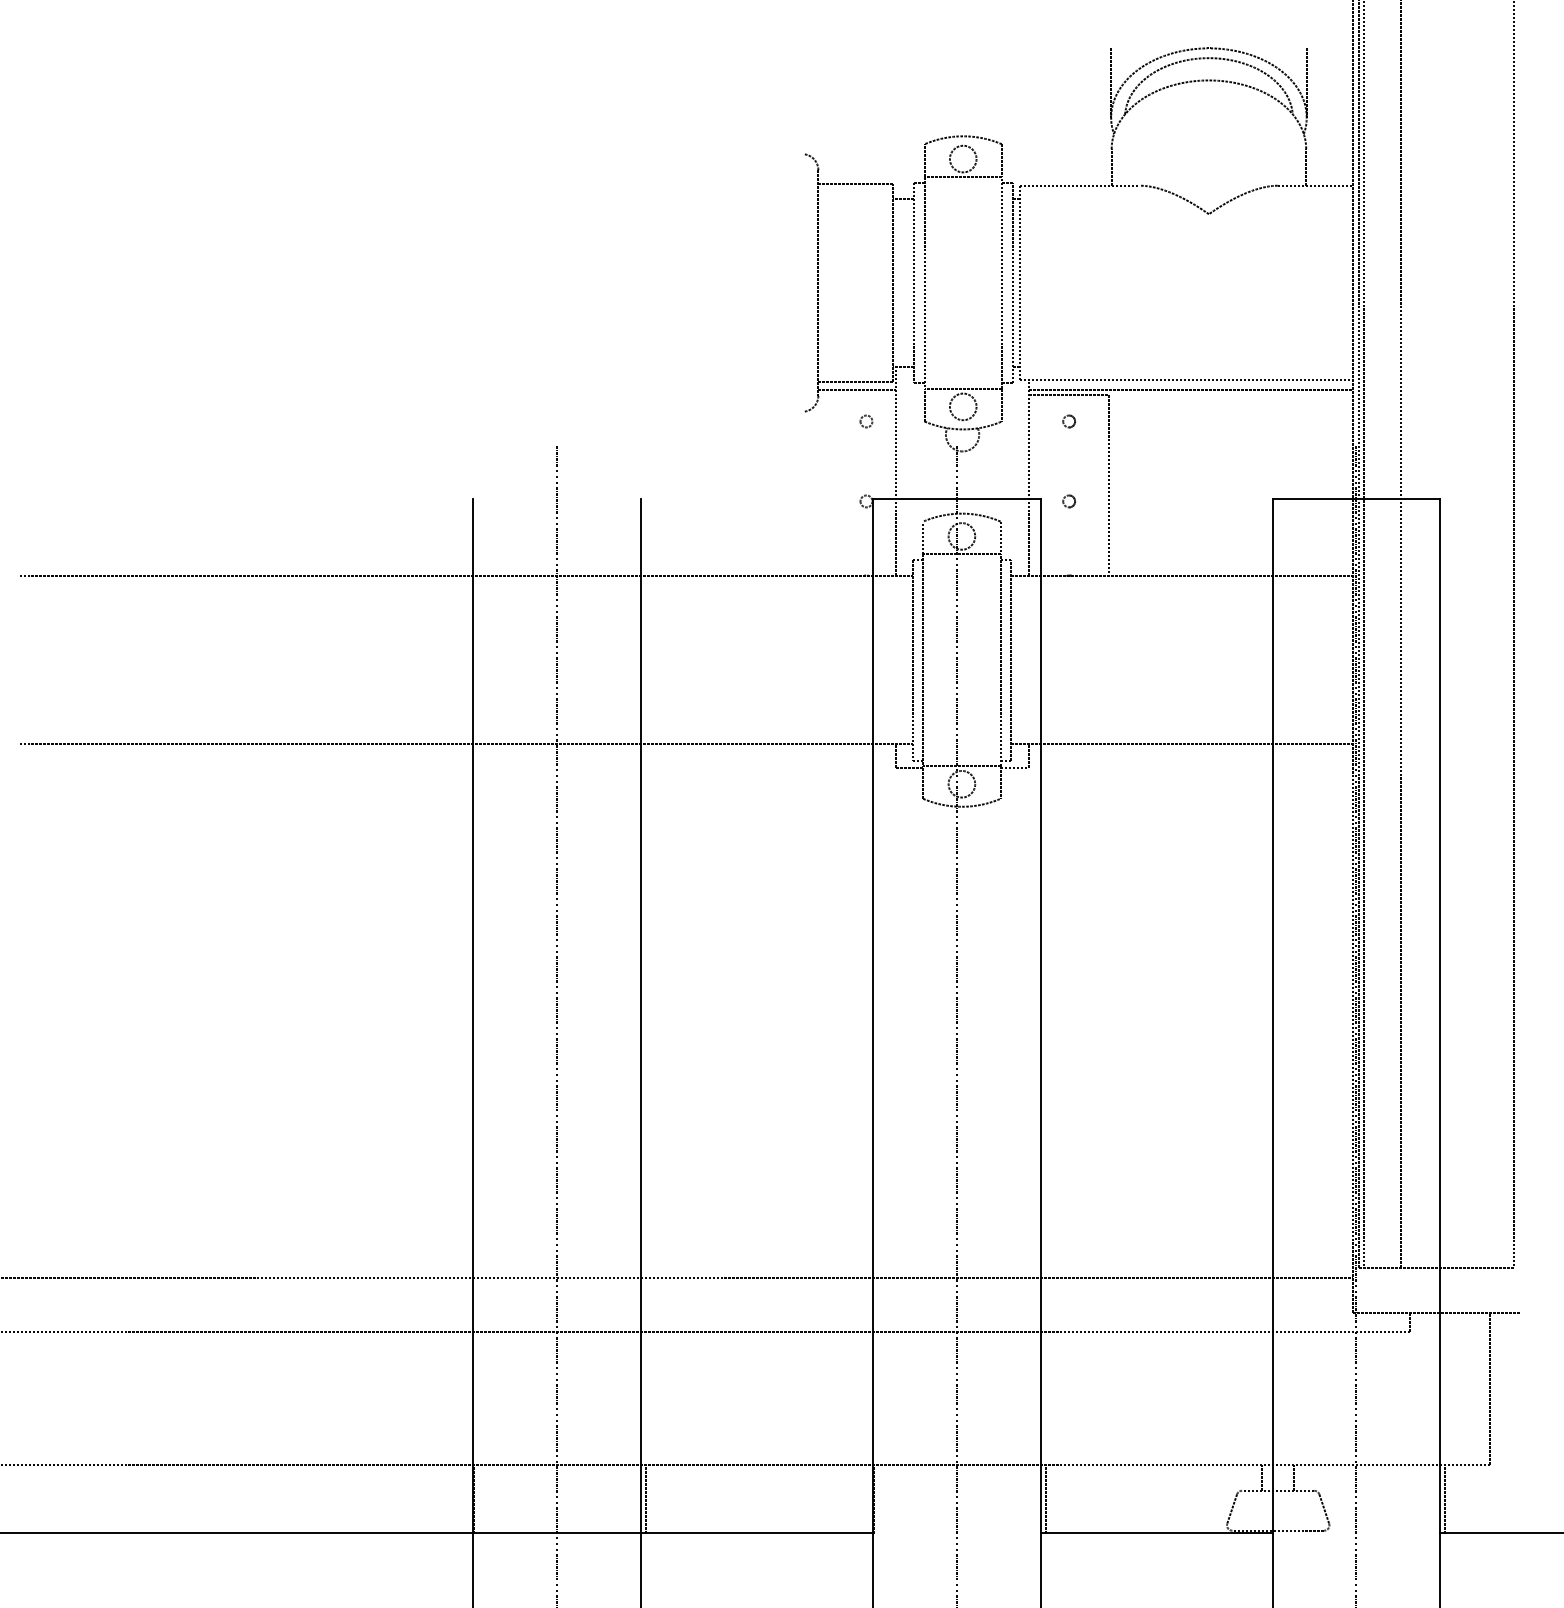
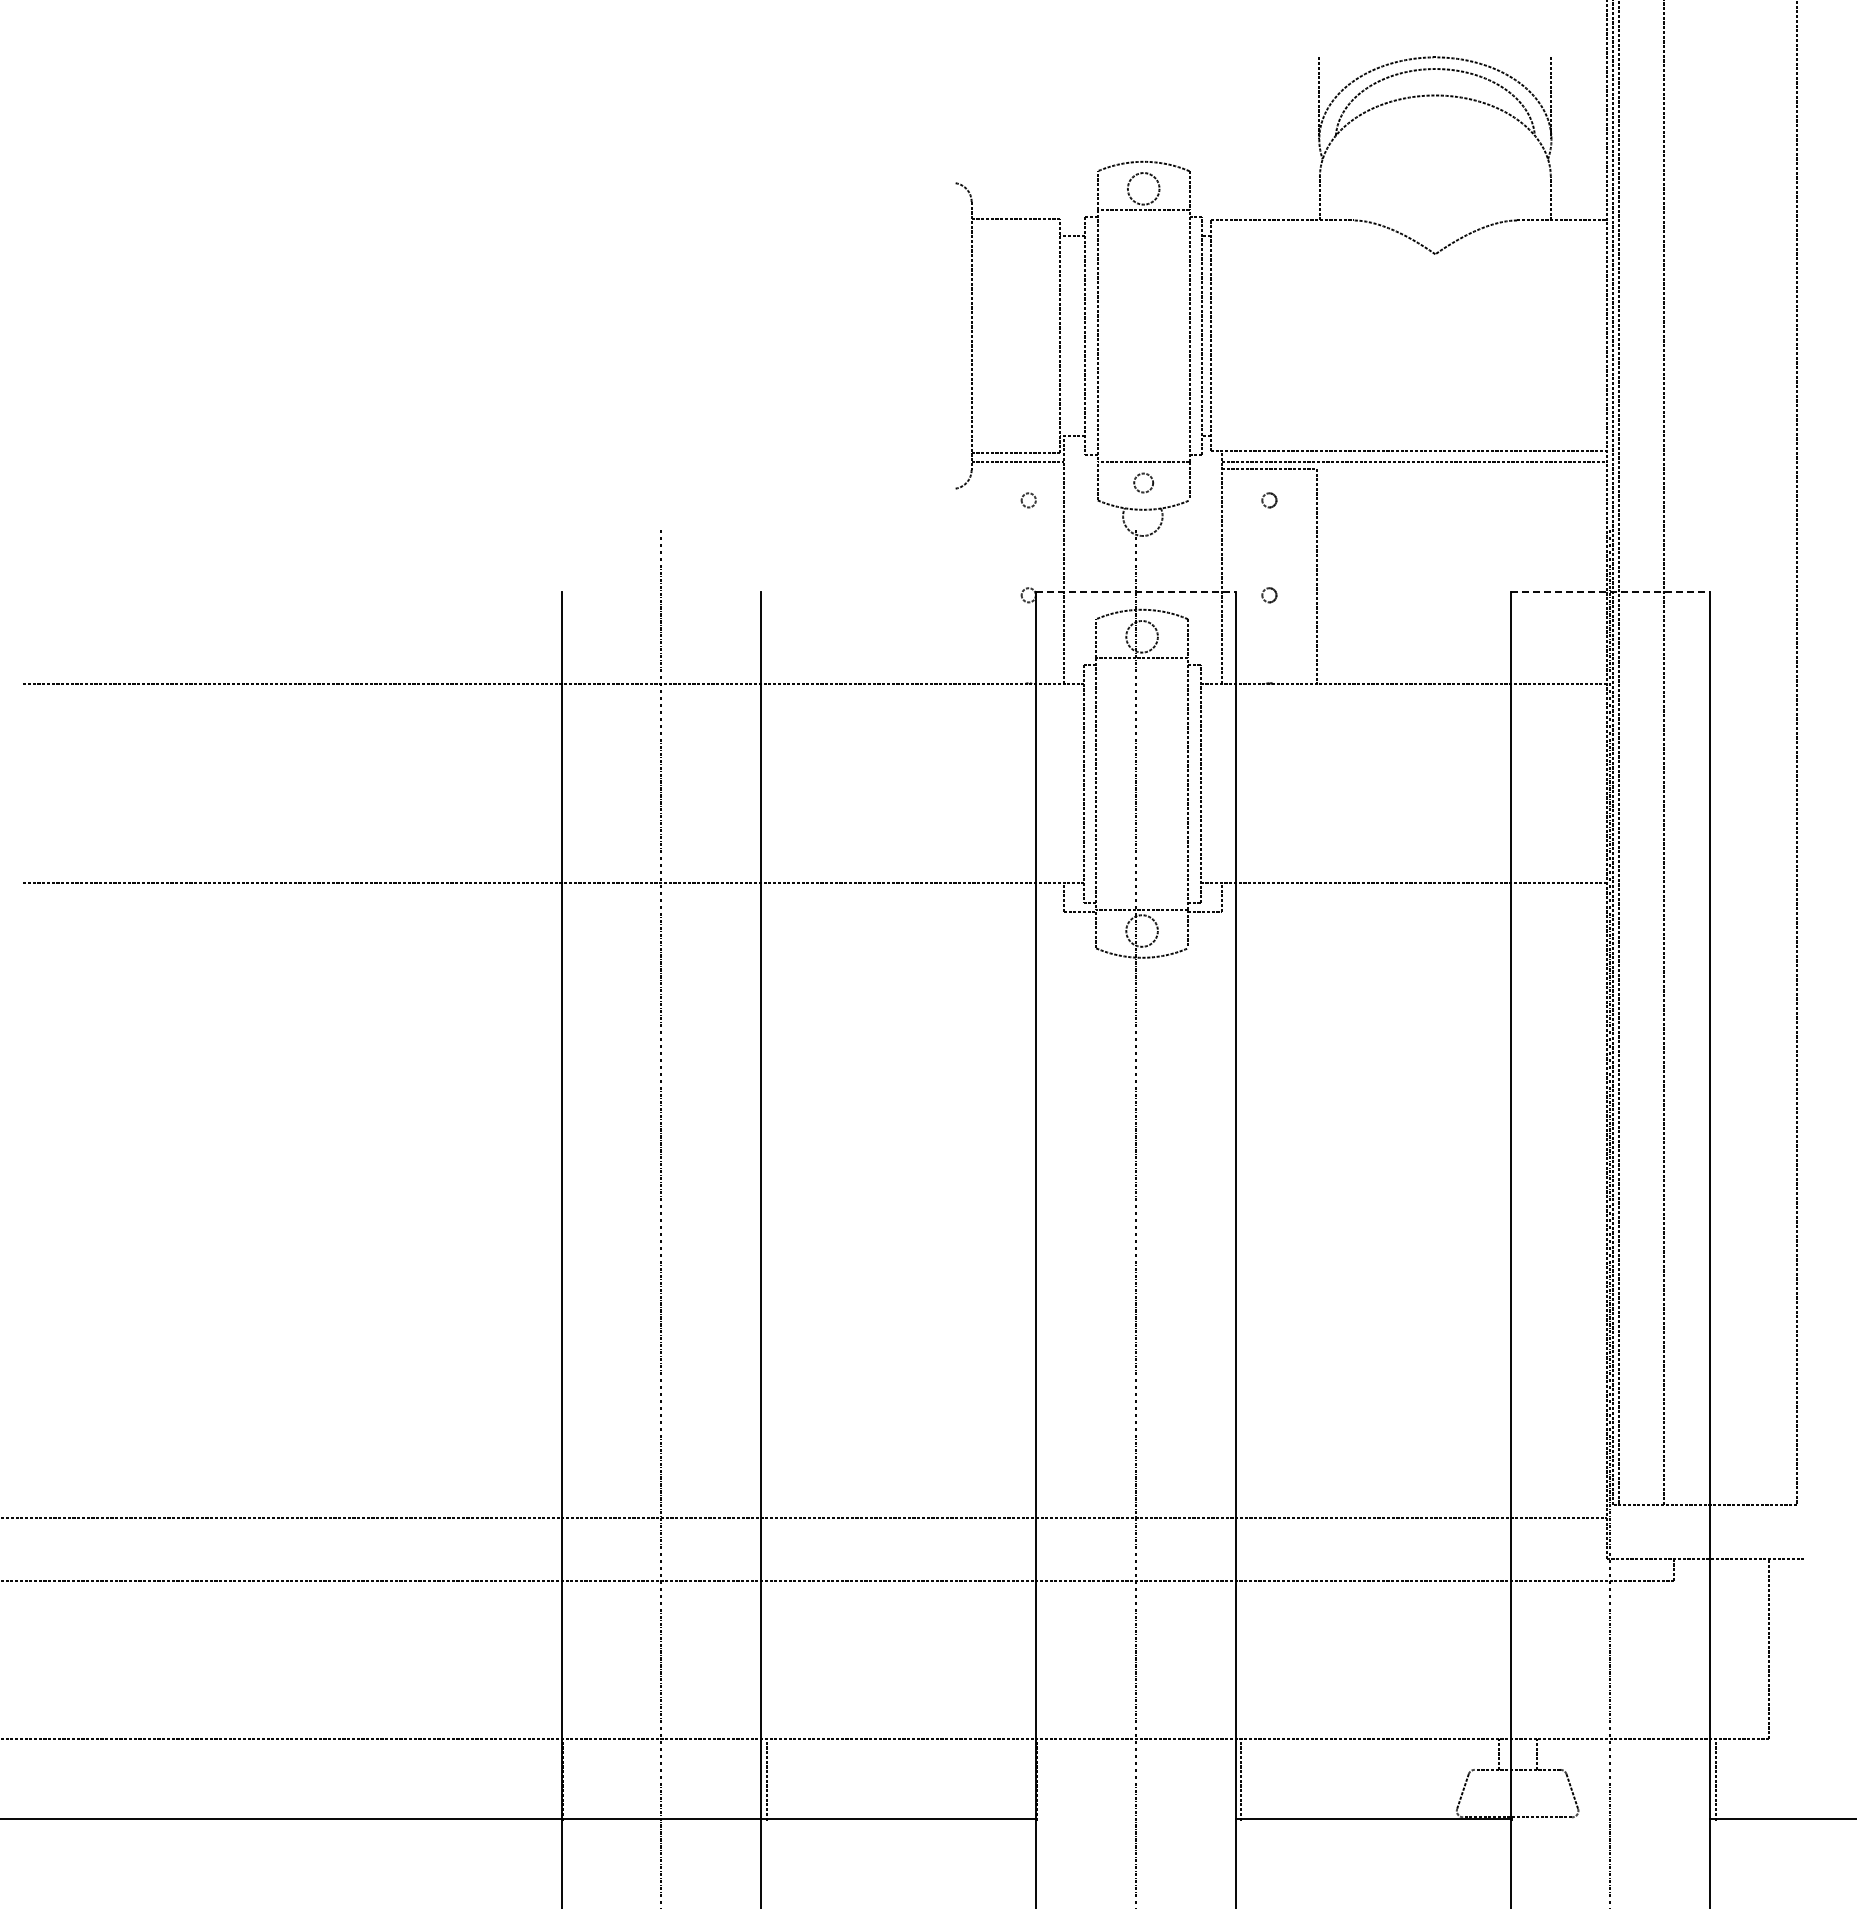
circle: (963, 406) -> (1143, 482), size x0.6
line: (956, 499) -> (1135, 592), solid -> dashed
line: (1356, 499) -> (1610, 592), solid -> dashed

